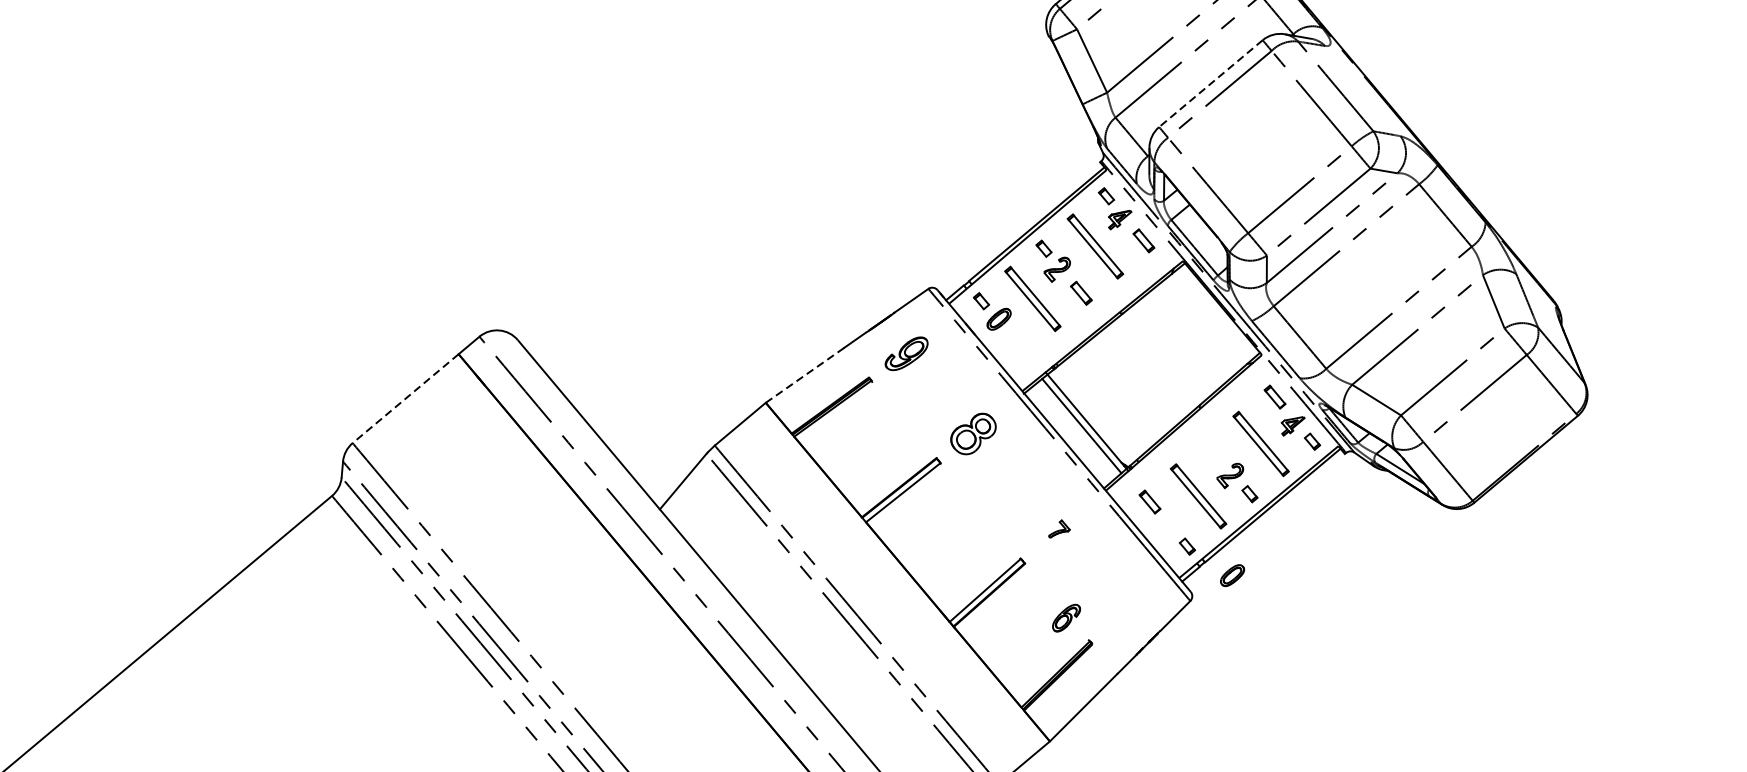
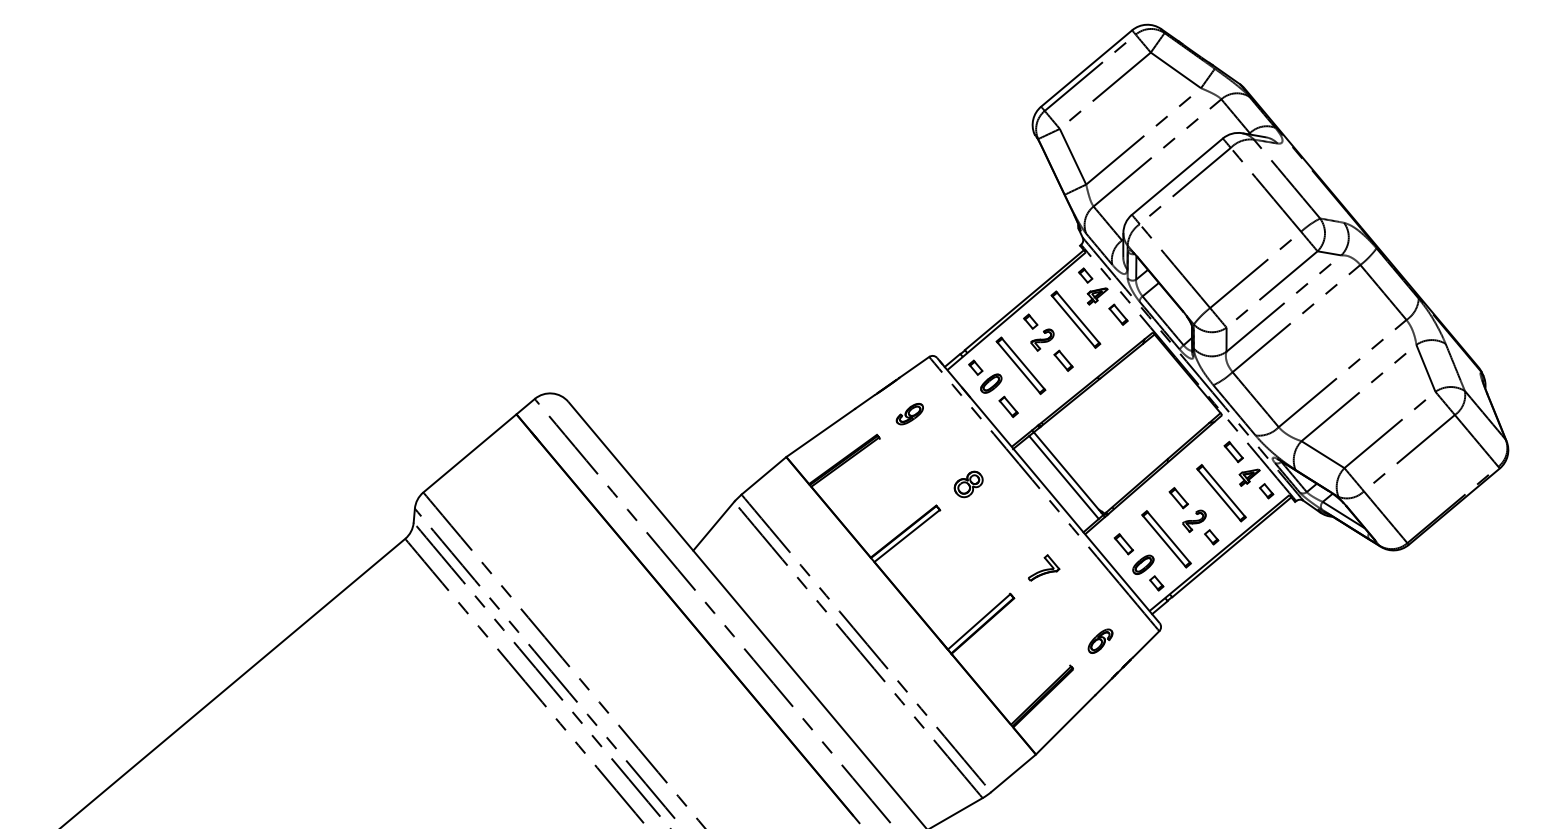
line: (1211, 83) -> (1177, 176), dashed -> solid
part: (1018, 345) -> (1008, 406), added
part: (905, 354) -> (909, 414), size x0.71
line: (804, 374) -> (820, 432), dashed -> solid
line: (405, 398) -> (469, 453), dashed -> solid
part: (973, 434) -> (968, 484), size x0.71
part: (1212, 449) -> (1178, 498), added
part: (1059, 528) -> (1044, 567), size x1.67
part: (1232, 575) -> (1143, 564), moved
part: (1066, 617) -> (1100, 640), moved

